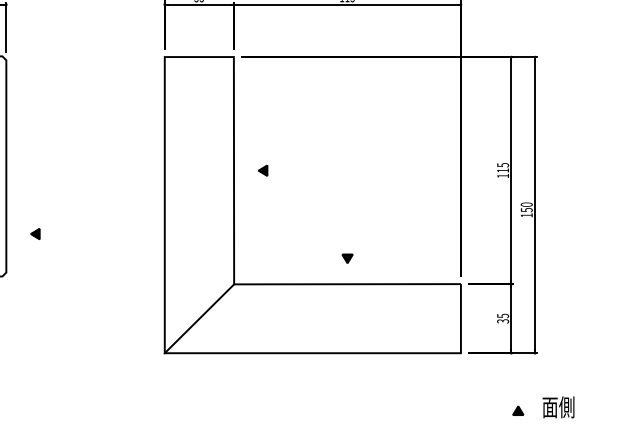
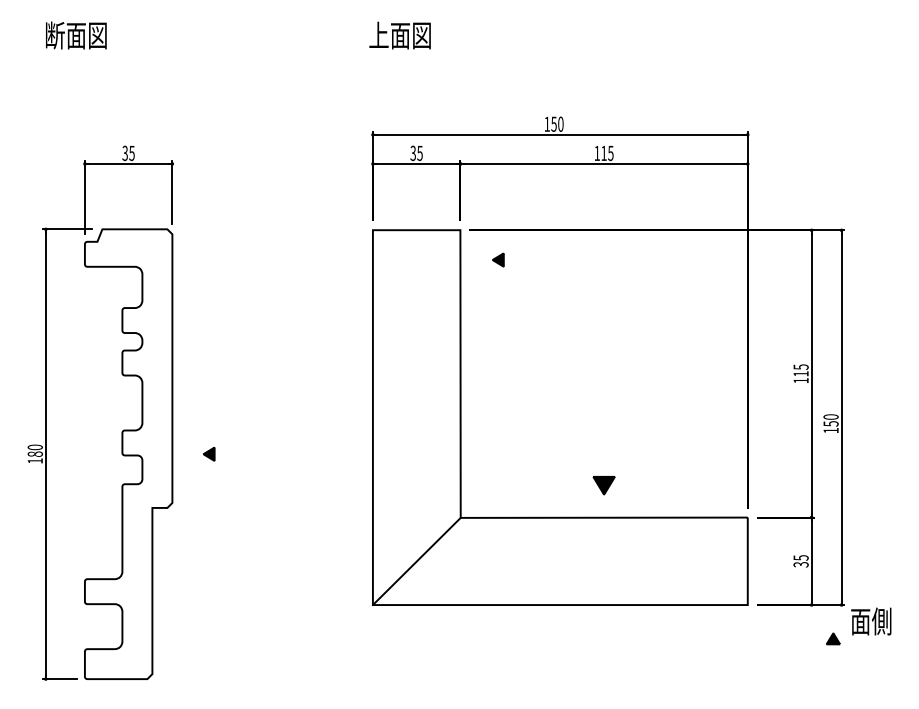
part: (263, 170) -> (498, 259), moved
part: (347, 258) -> (604, 485), size x1.6
text: (558, 407) -> (871, 621), moved
part: (518, 410) -> (833, 638), moved

